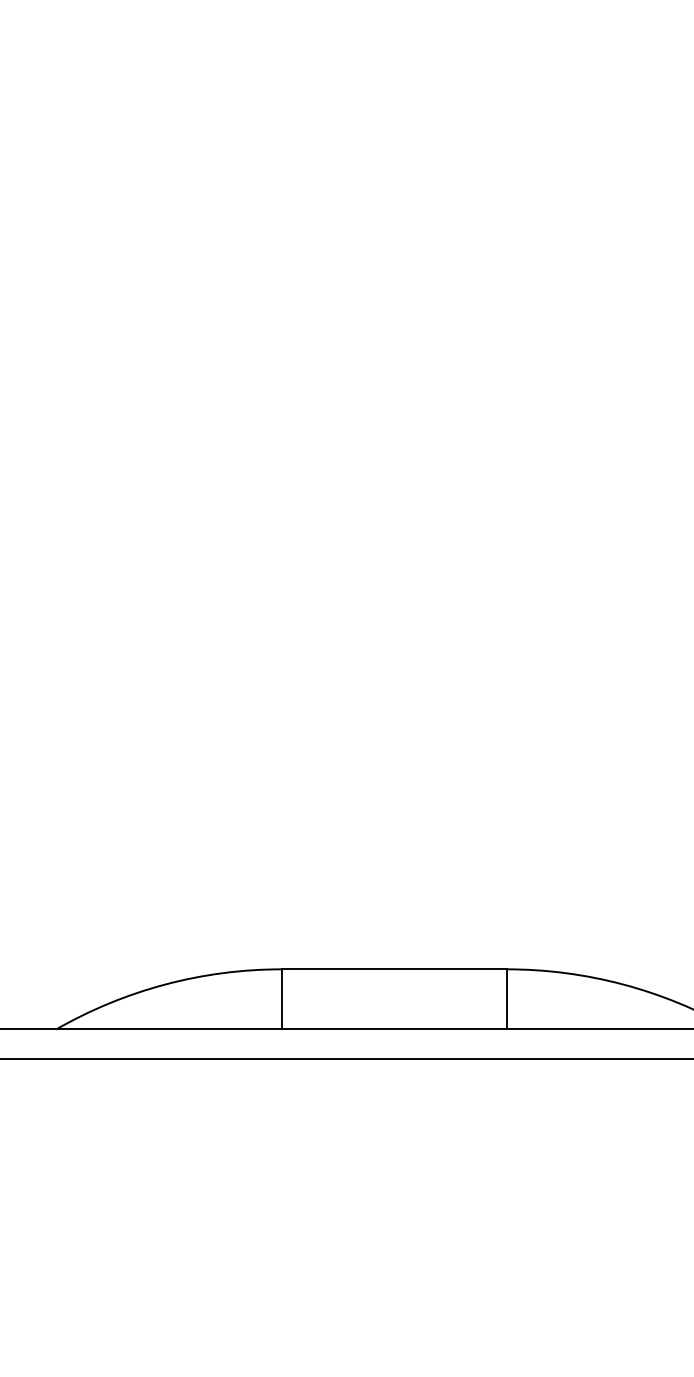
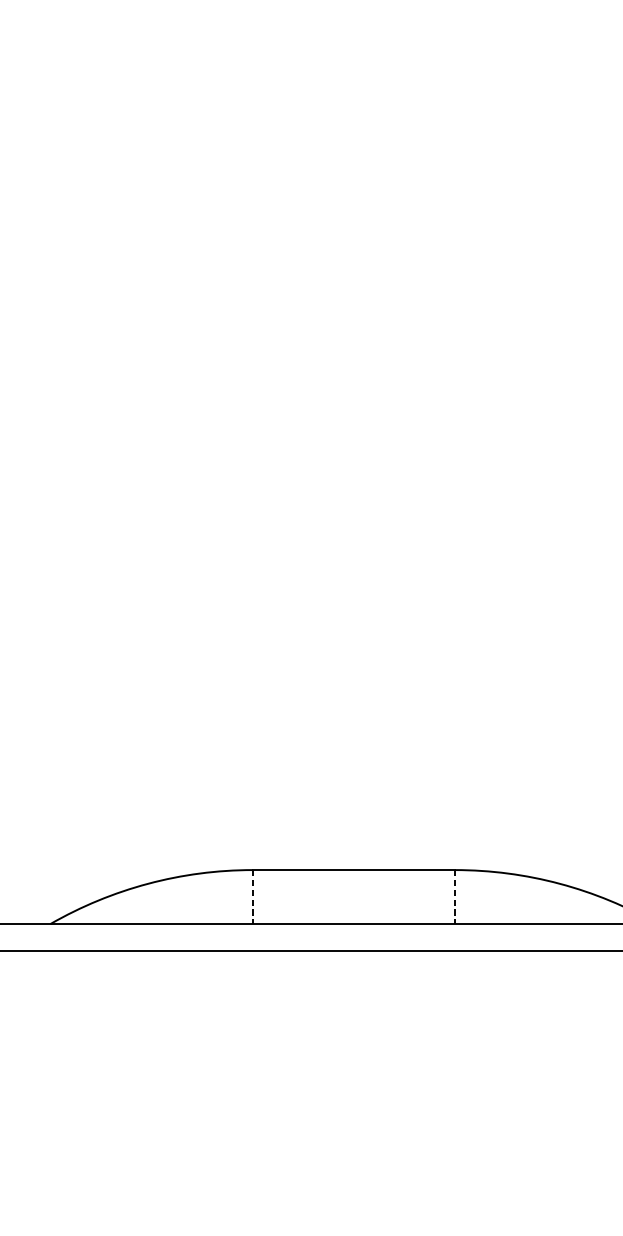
line: (281, 999) -> (252, 897), solid -> dashed
line: (507, 999) -> (455, 897), solid -> dashed

